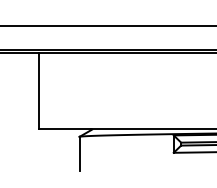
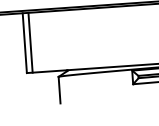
line: (46, 90) -> (30, 42), added

